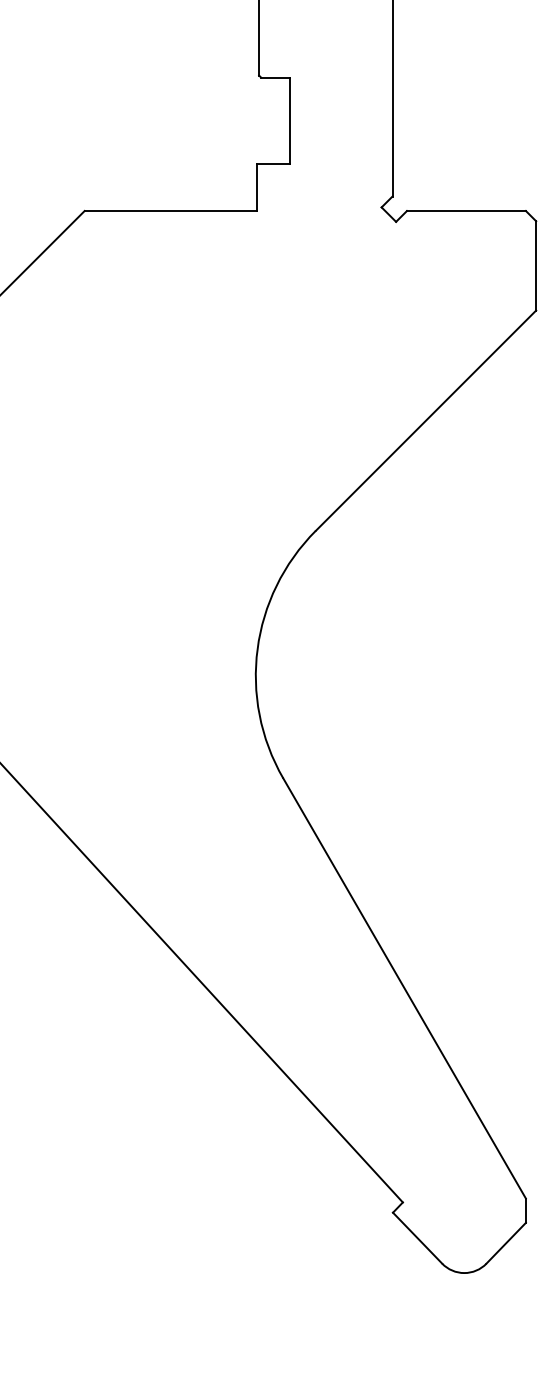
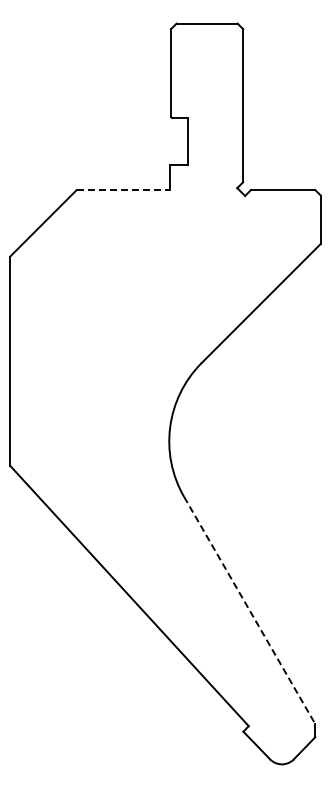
line: (171, 211) -> (123, 190), solid -> dashed
line: (404, 988) -> (249, 610), solid -> dashed

